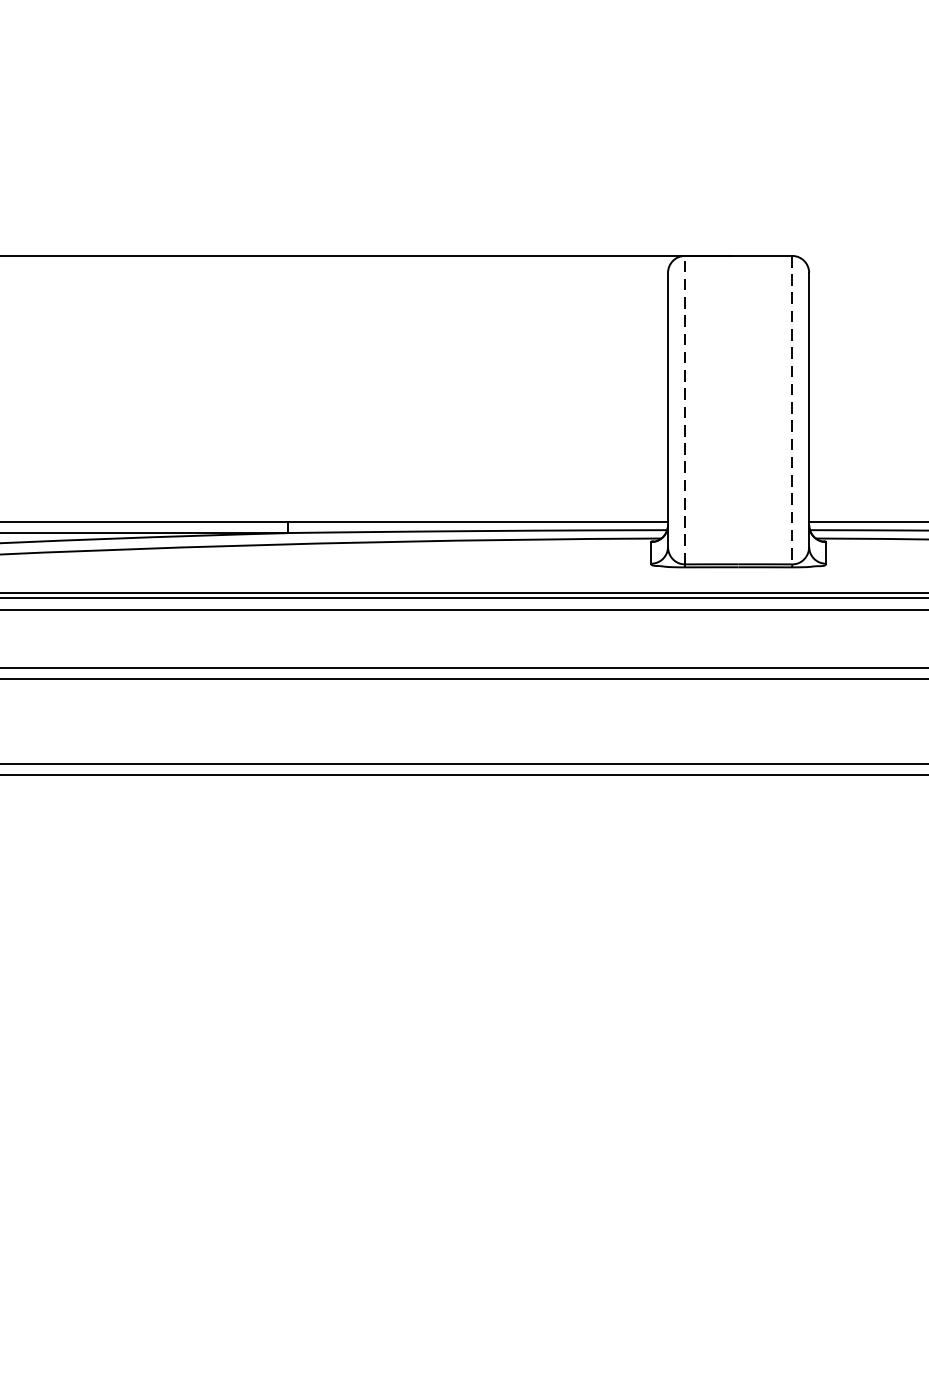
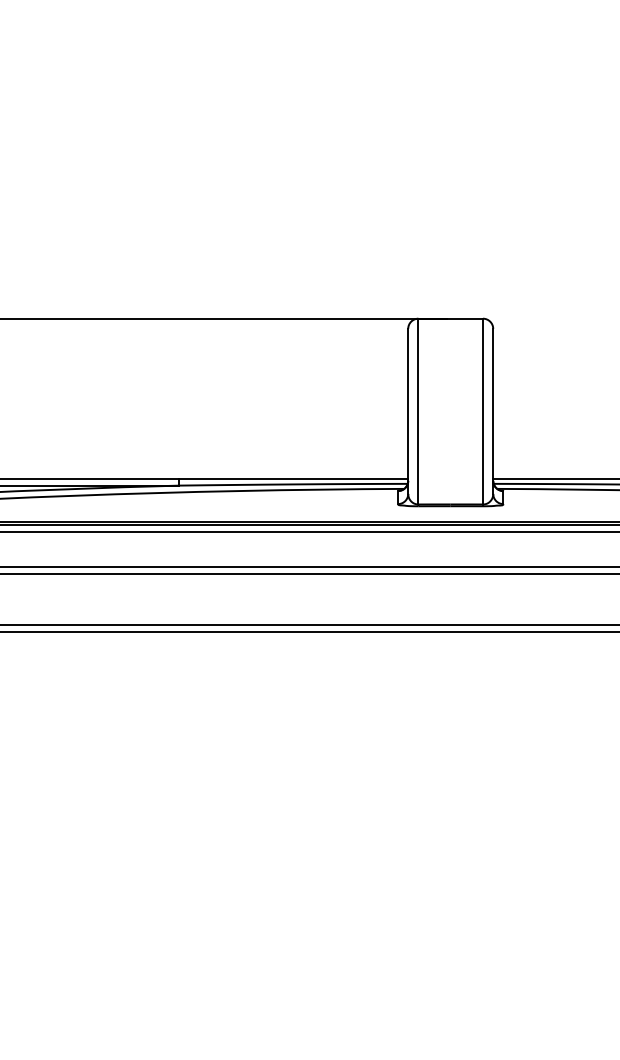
line: (685, 410) -> (418, 411), dashed -> solid
line: (792, 410) -> (483, 411), dashed -> solid

